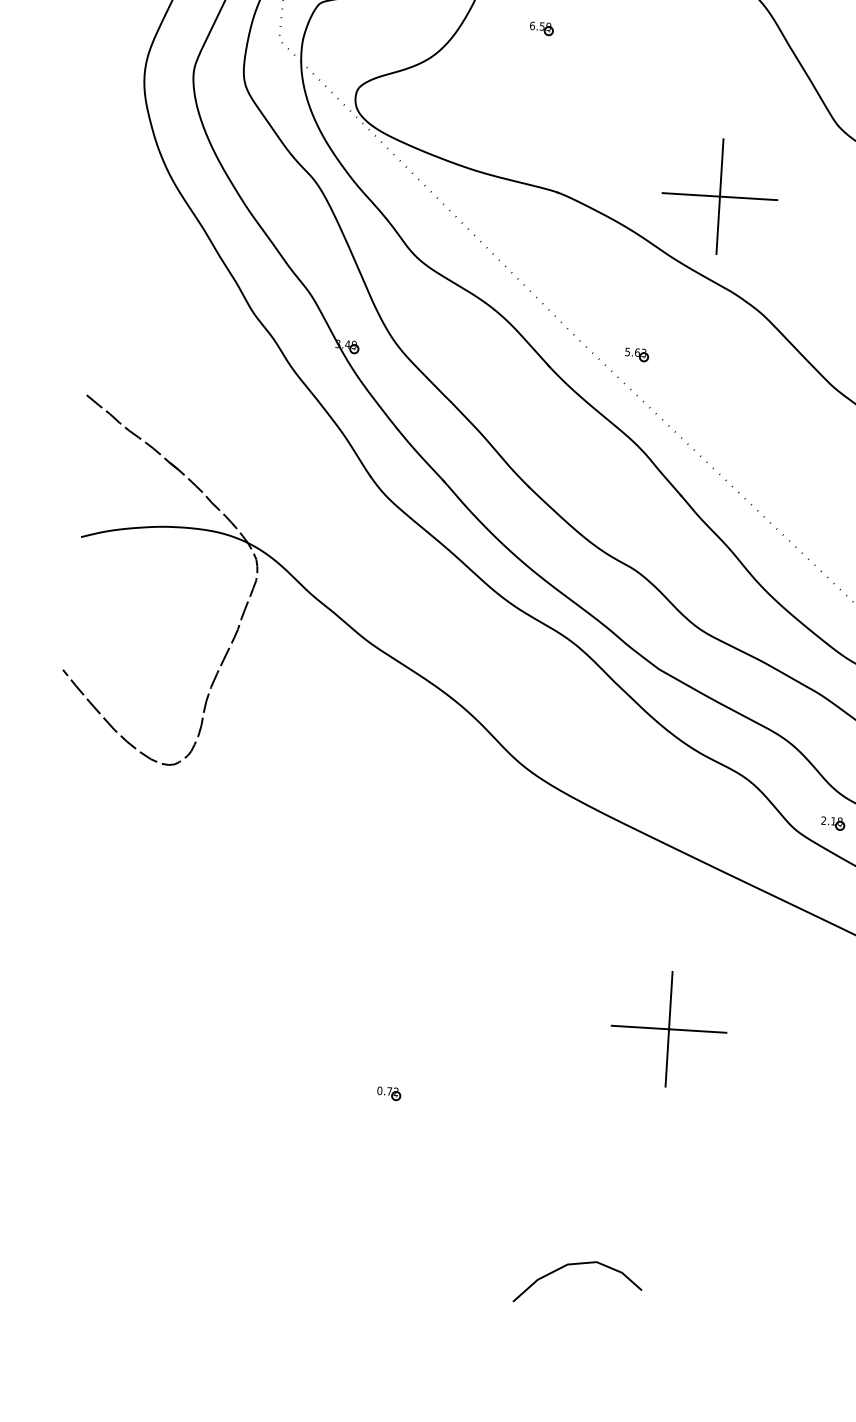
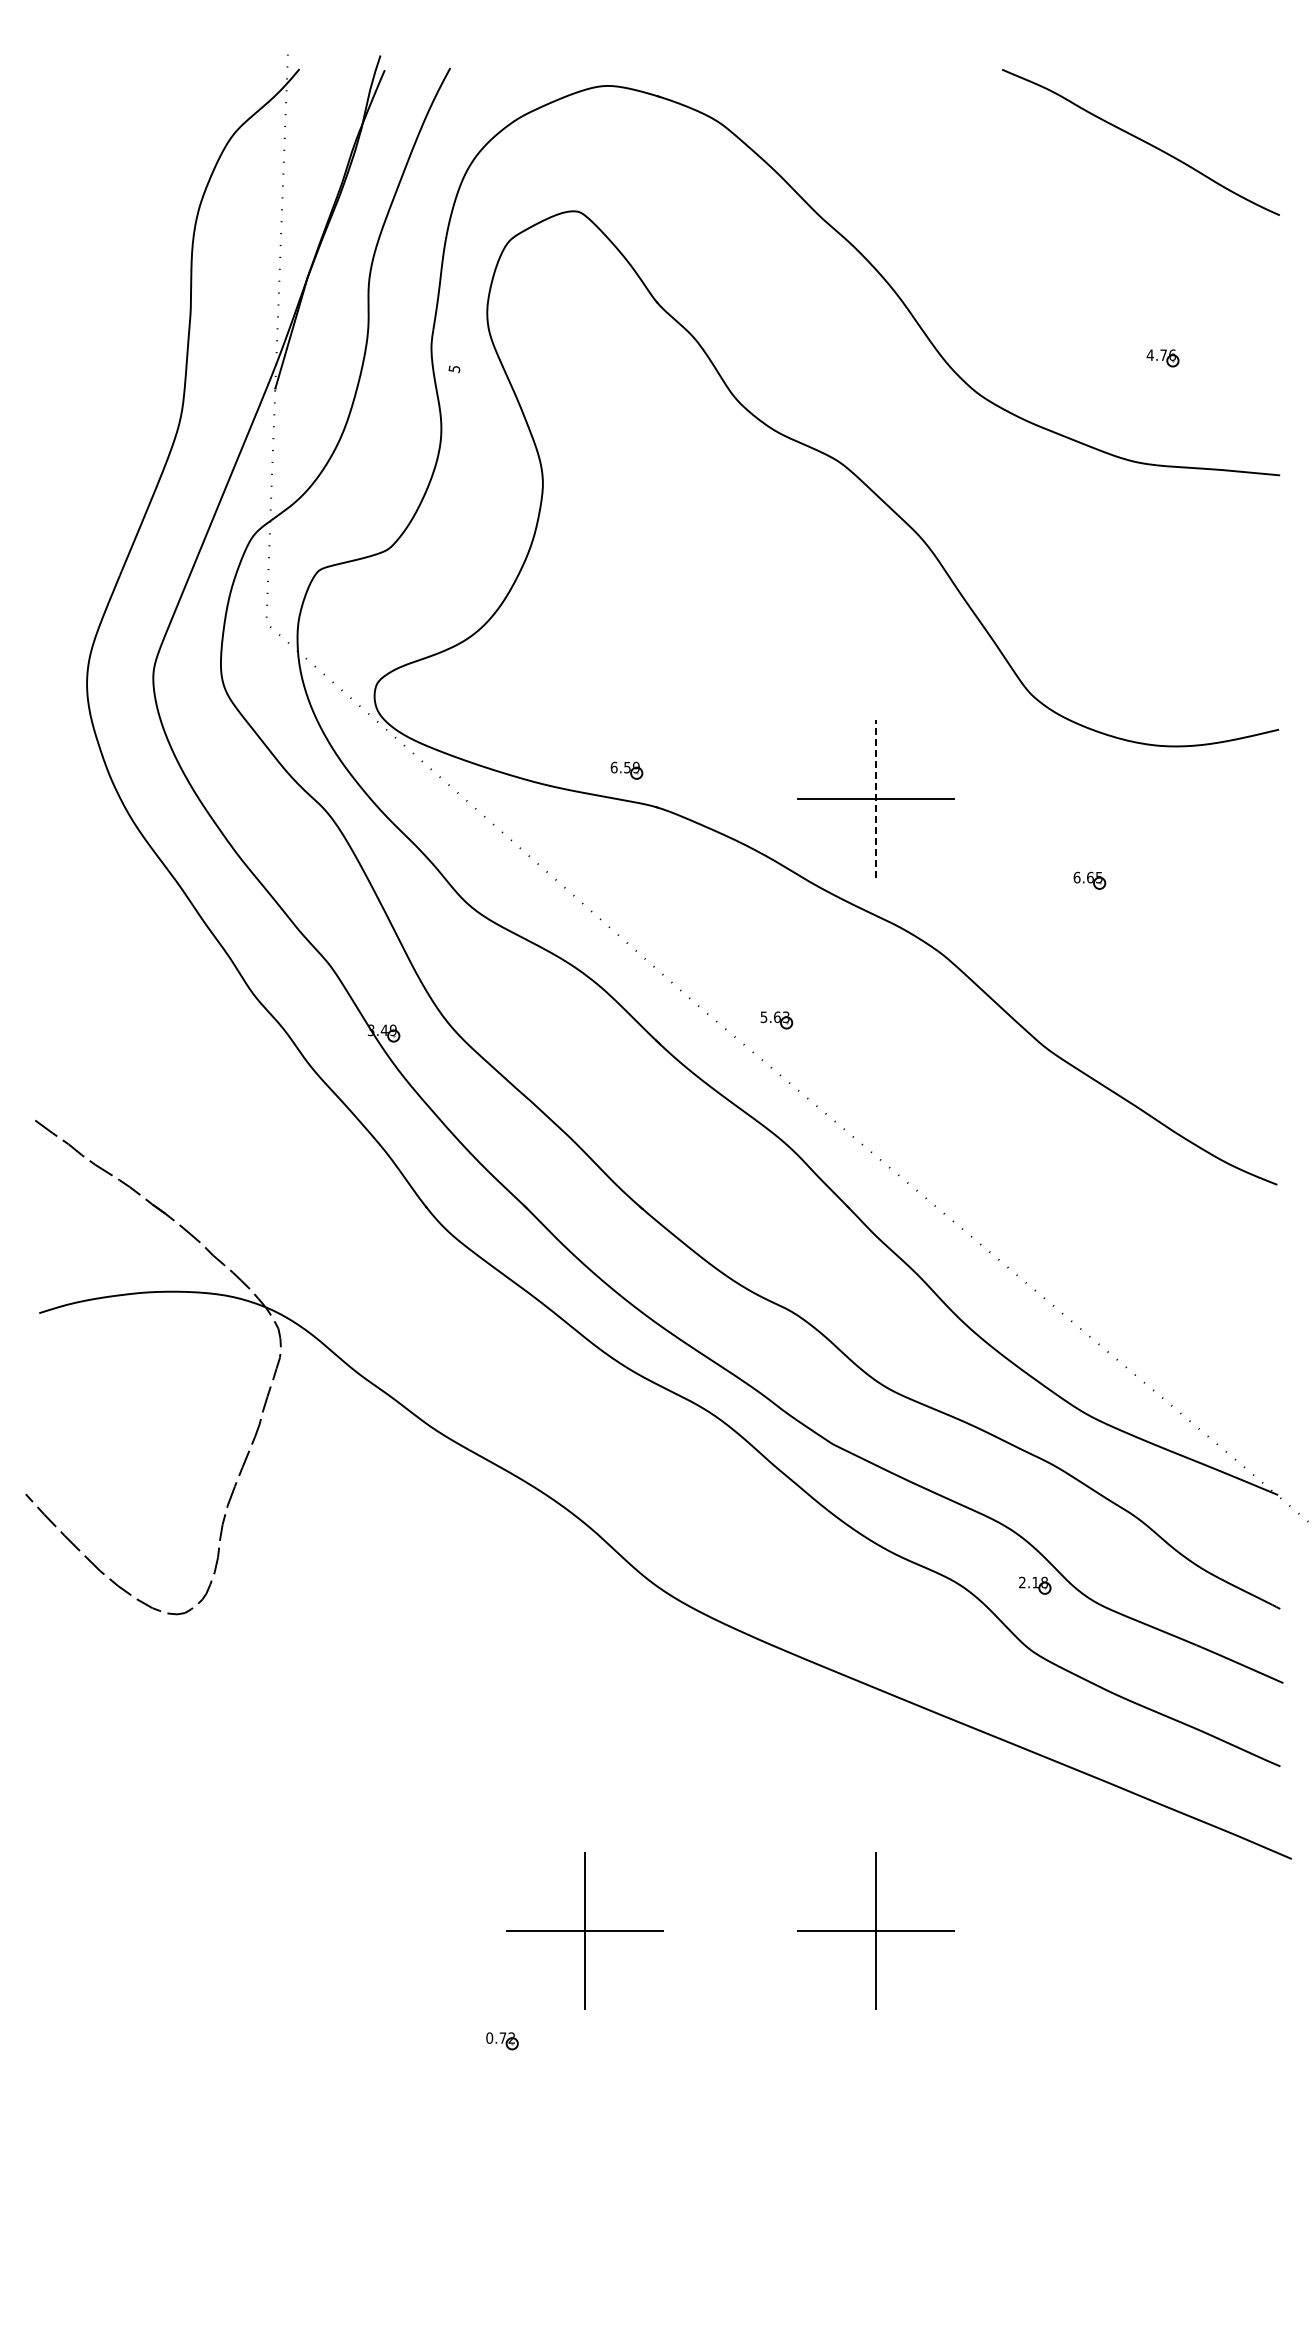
part: (541, 28) -> (626, 770), moved
line: (720, 196) -> (876, 799), solid -> dashed
part: (833, 823) -> (1035, 1585), moved
part: (454, 1015) -> (584, 1930), added
curve: (575, 1264) -> (768, 2257), removed

